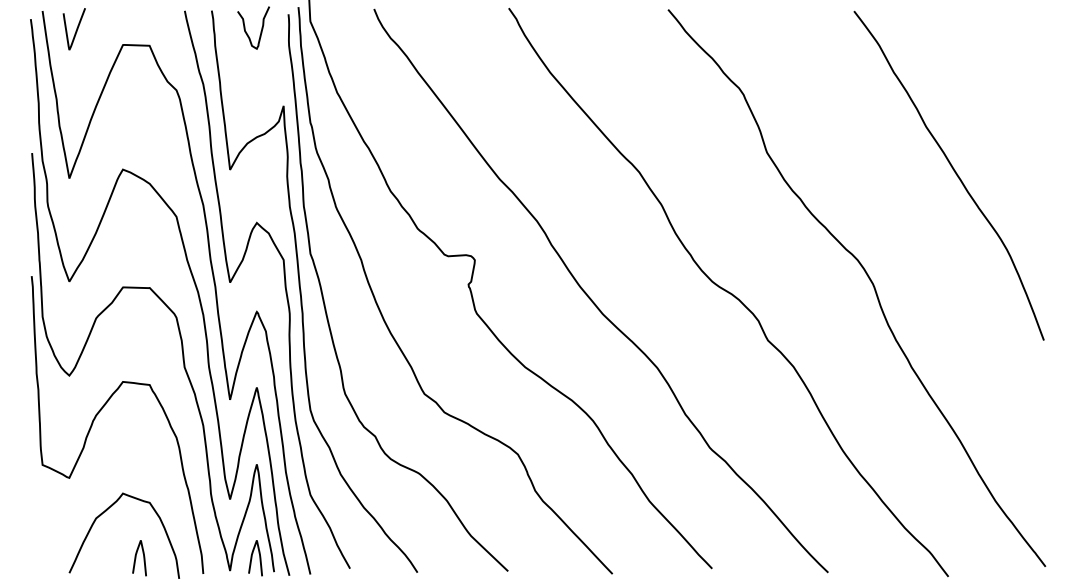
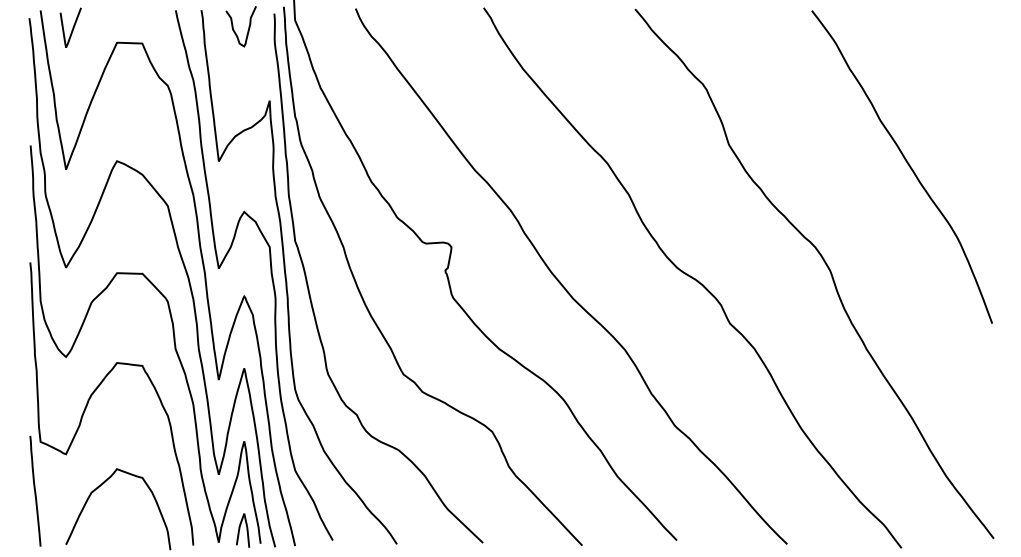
curve: (36, 516) -> (34, 490), added
curve: (136, 558) -> (129, 530), removed

